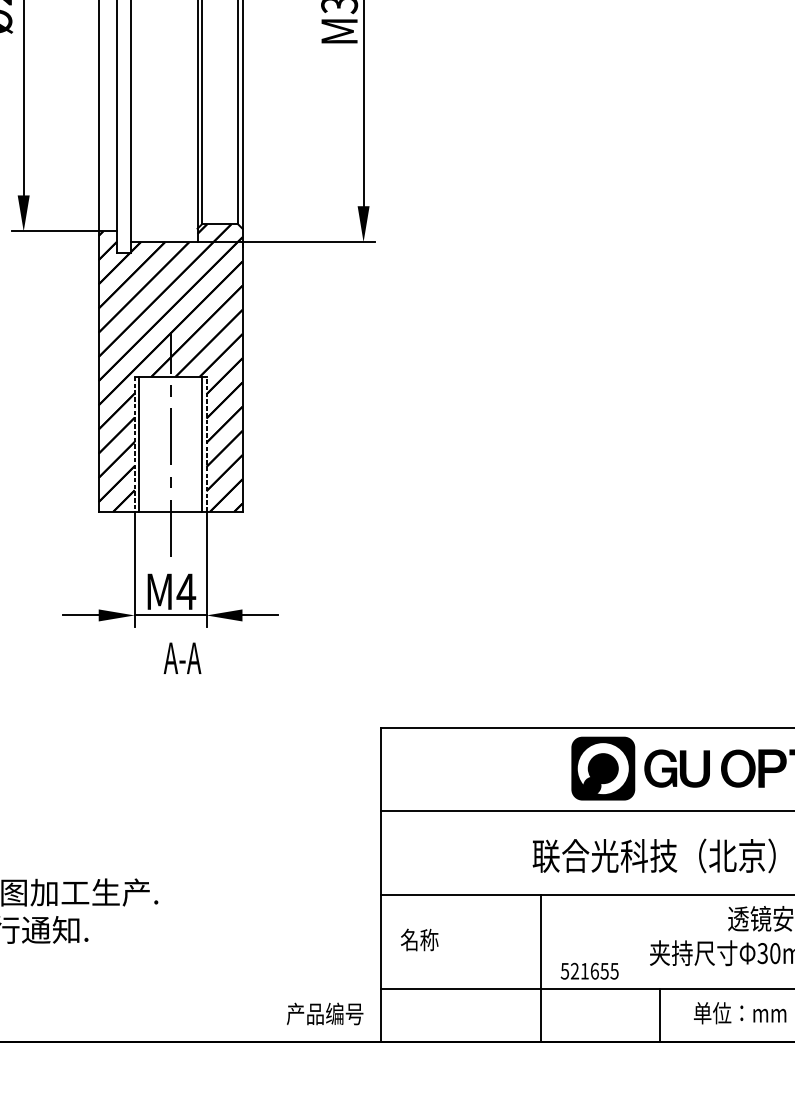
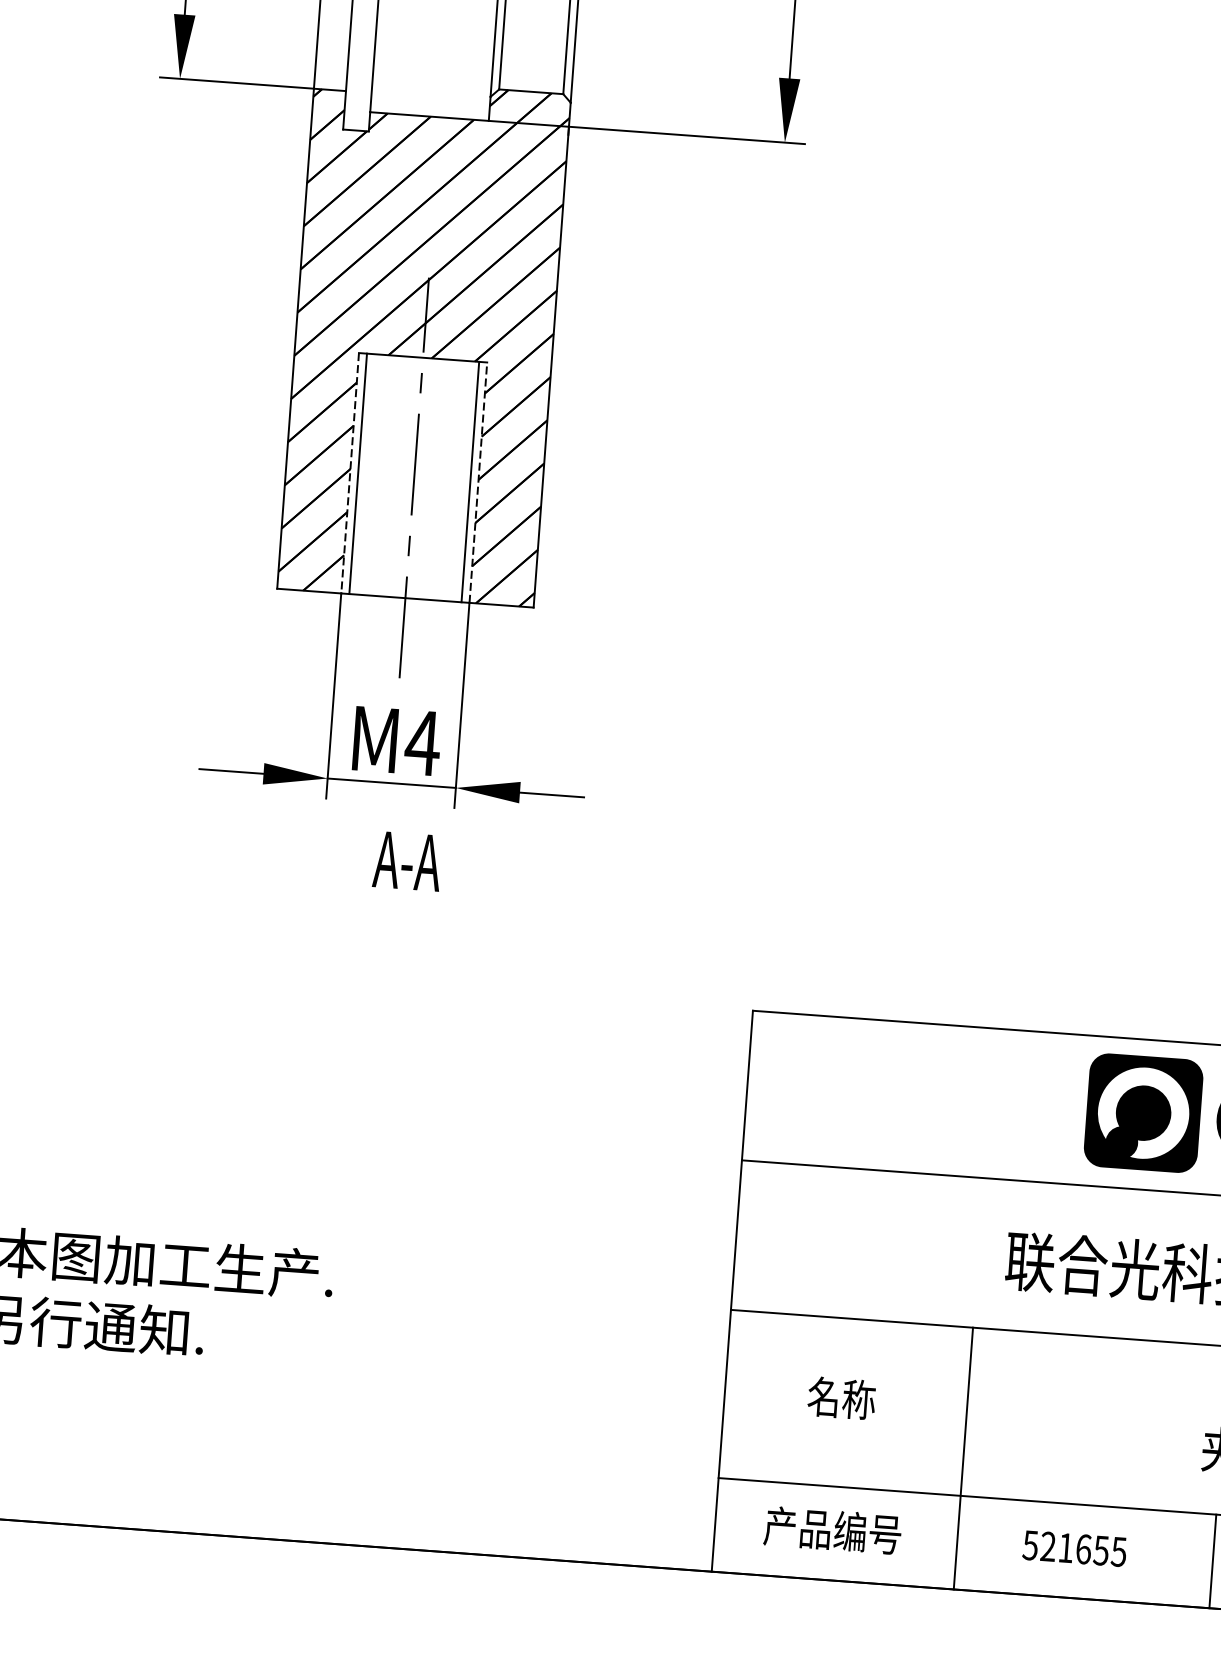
text: (419, 939) -> (841, 1397), moved
line: (540, 968) -> (962, 1458), moved
text: (589, 970) -> (1074, 1547), moved
text: (325, 1013) -> (833, 1529), moved

